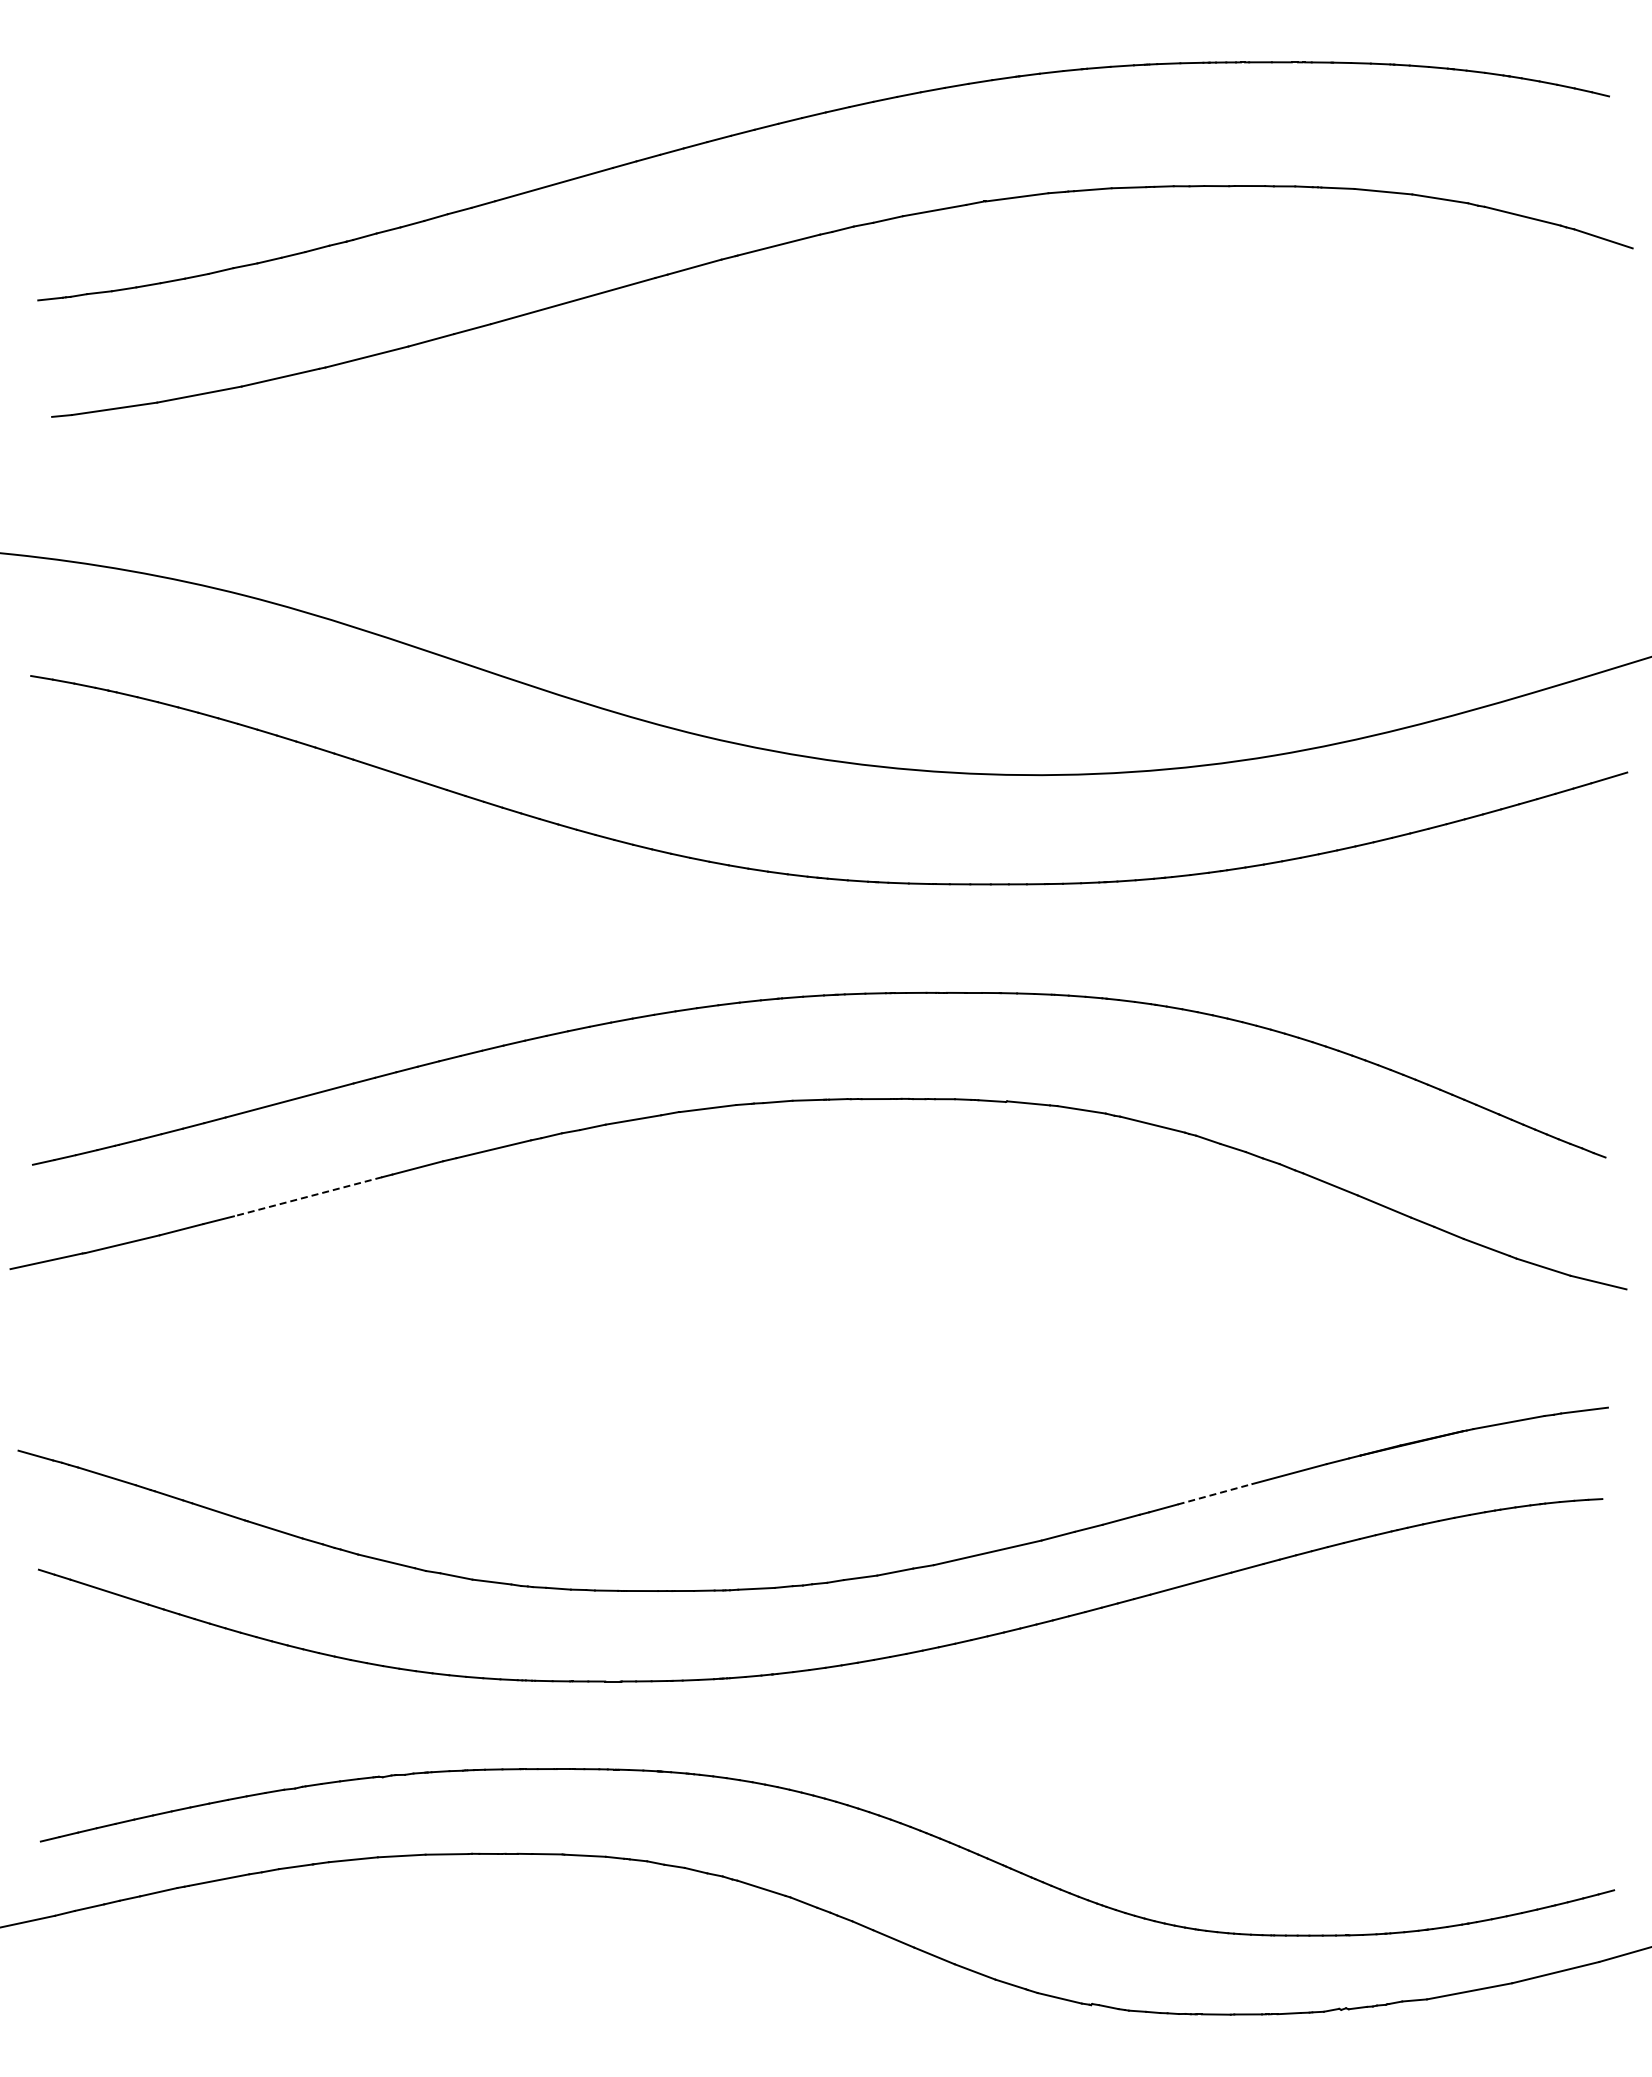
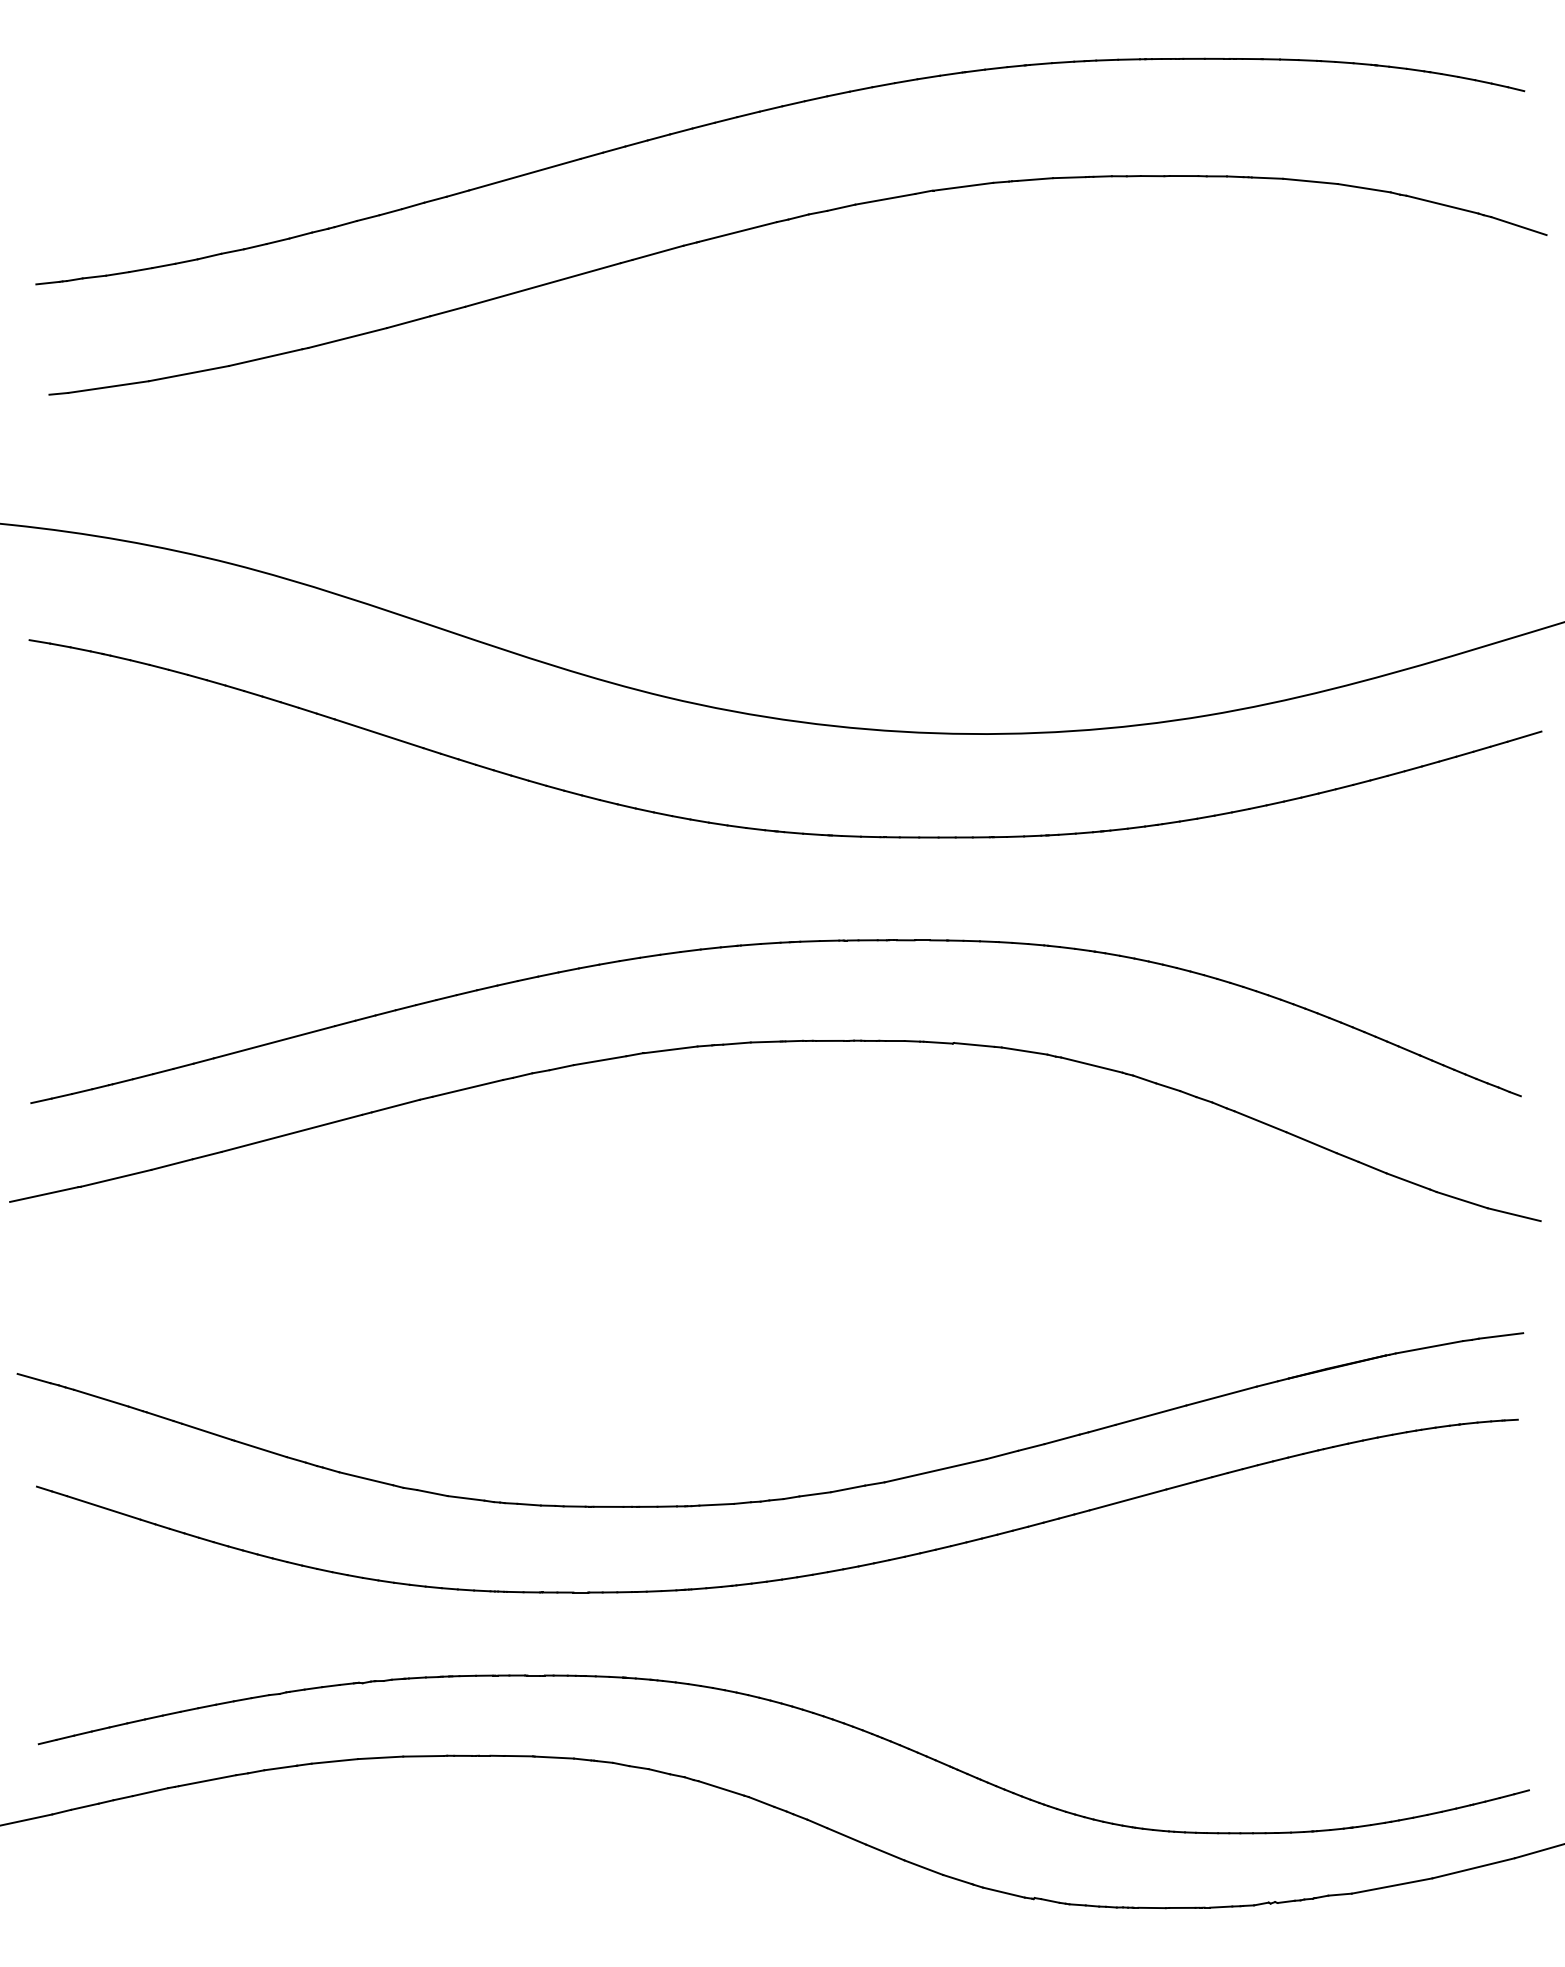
line: (308, 1196) -> (292, 1133), dashed -> solid
line: (1215, 1494) -> (1151, 1415), dashed -> solid

